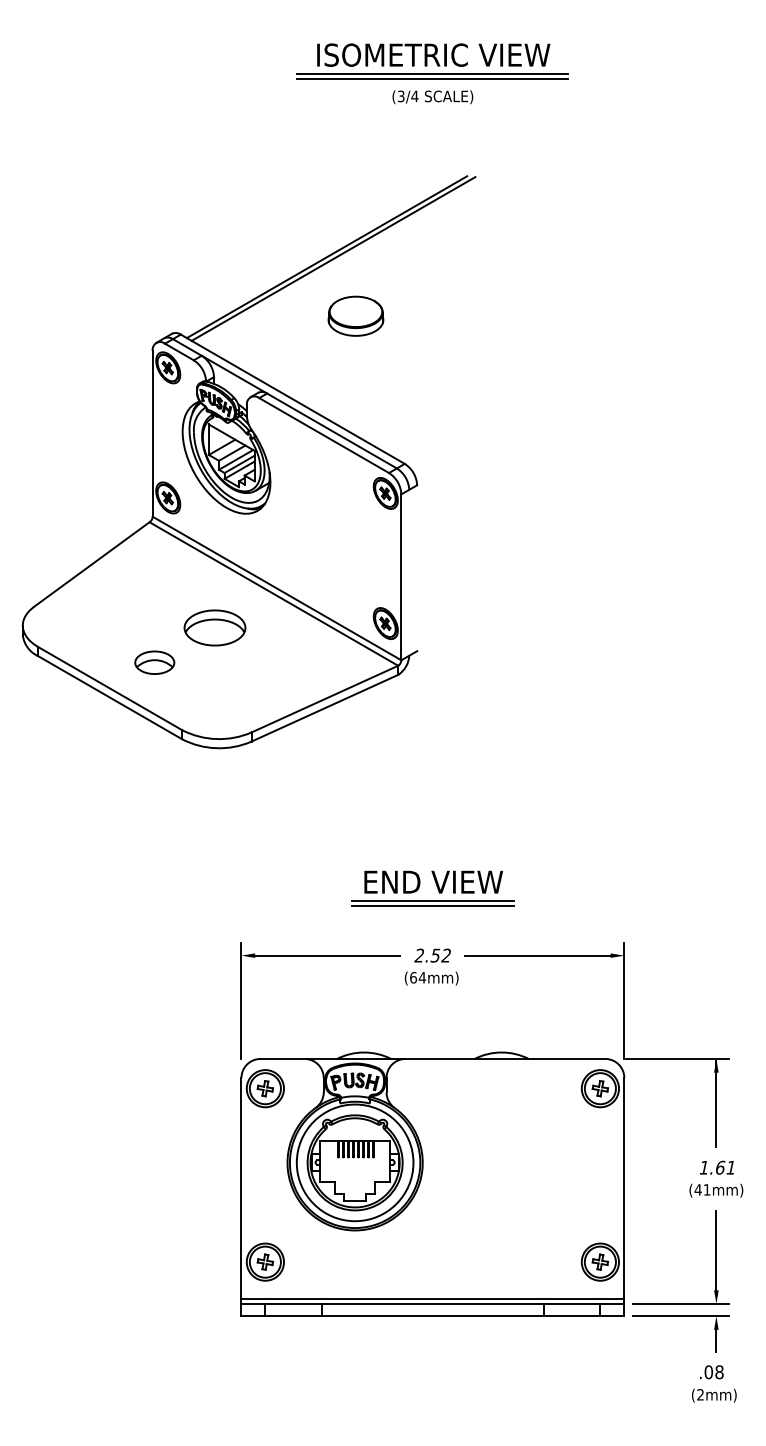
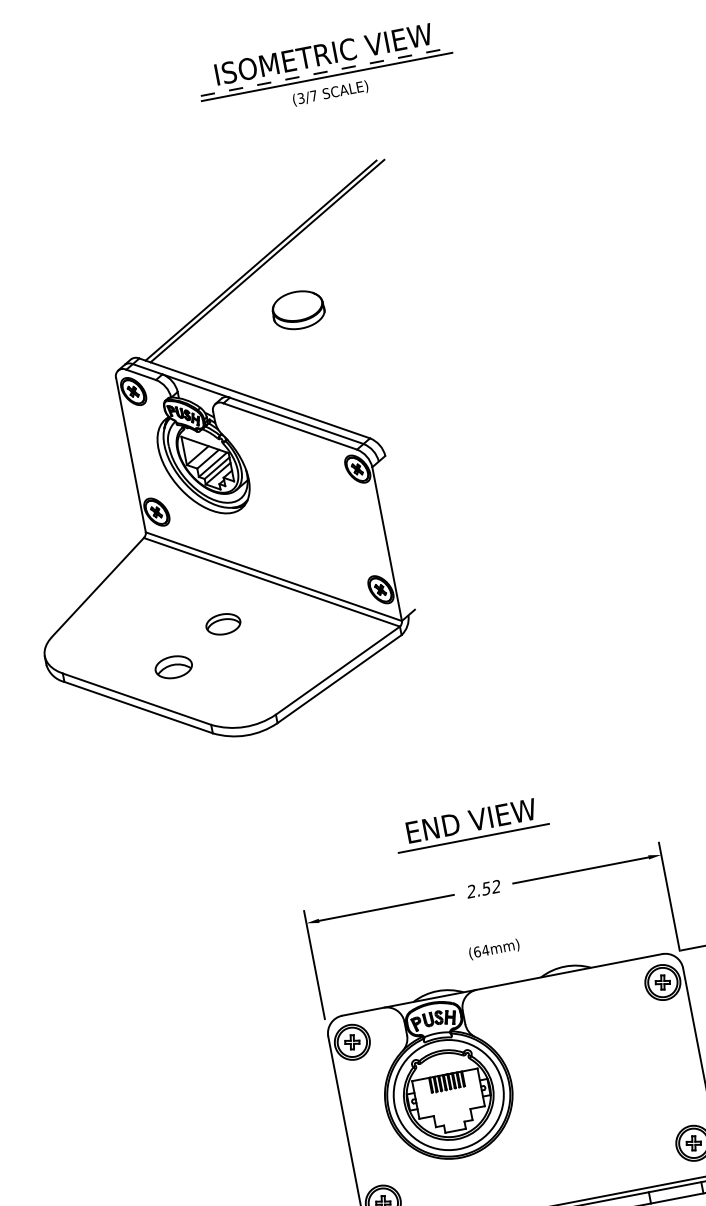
line: (432, 73) -> (326, 71), solid -> dashed
text: (414, 96) -> (313, 96), (3/4 -> (3/7
part: (214, 627) -> (222, 623), size x0.6
line: (432, 906) -> (474, 843), removed
text: (431, 978) -> (494, 949), moved

